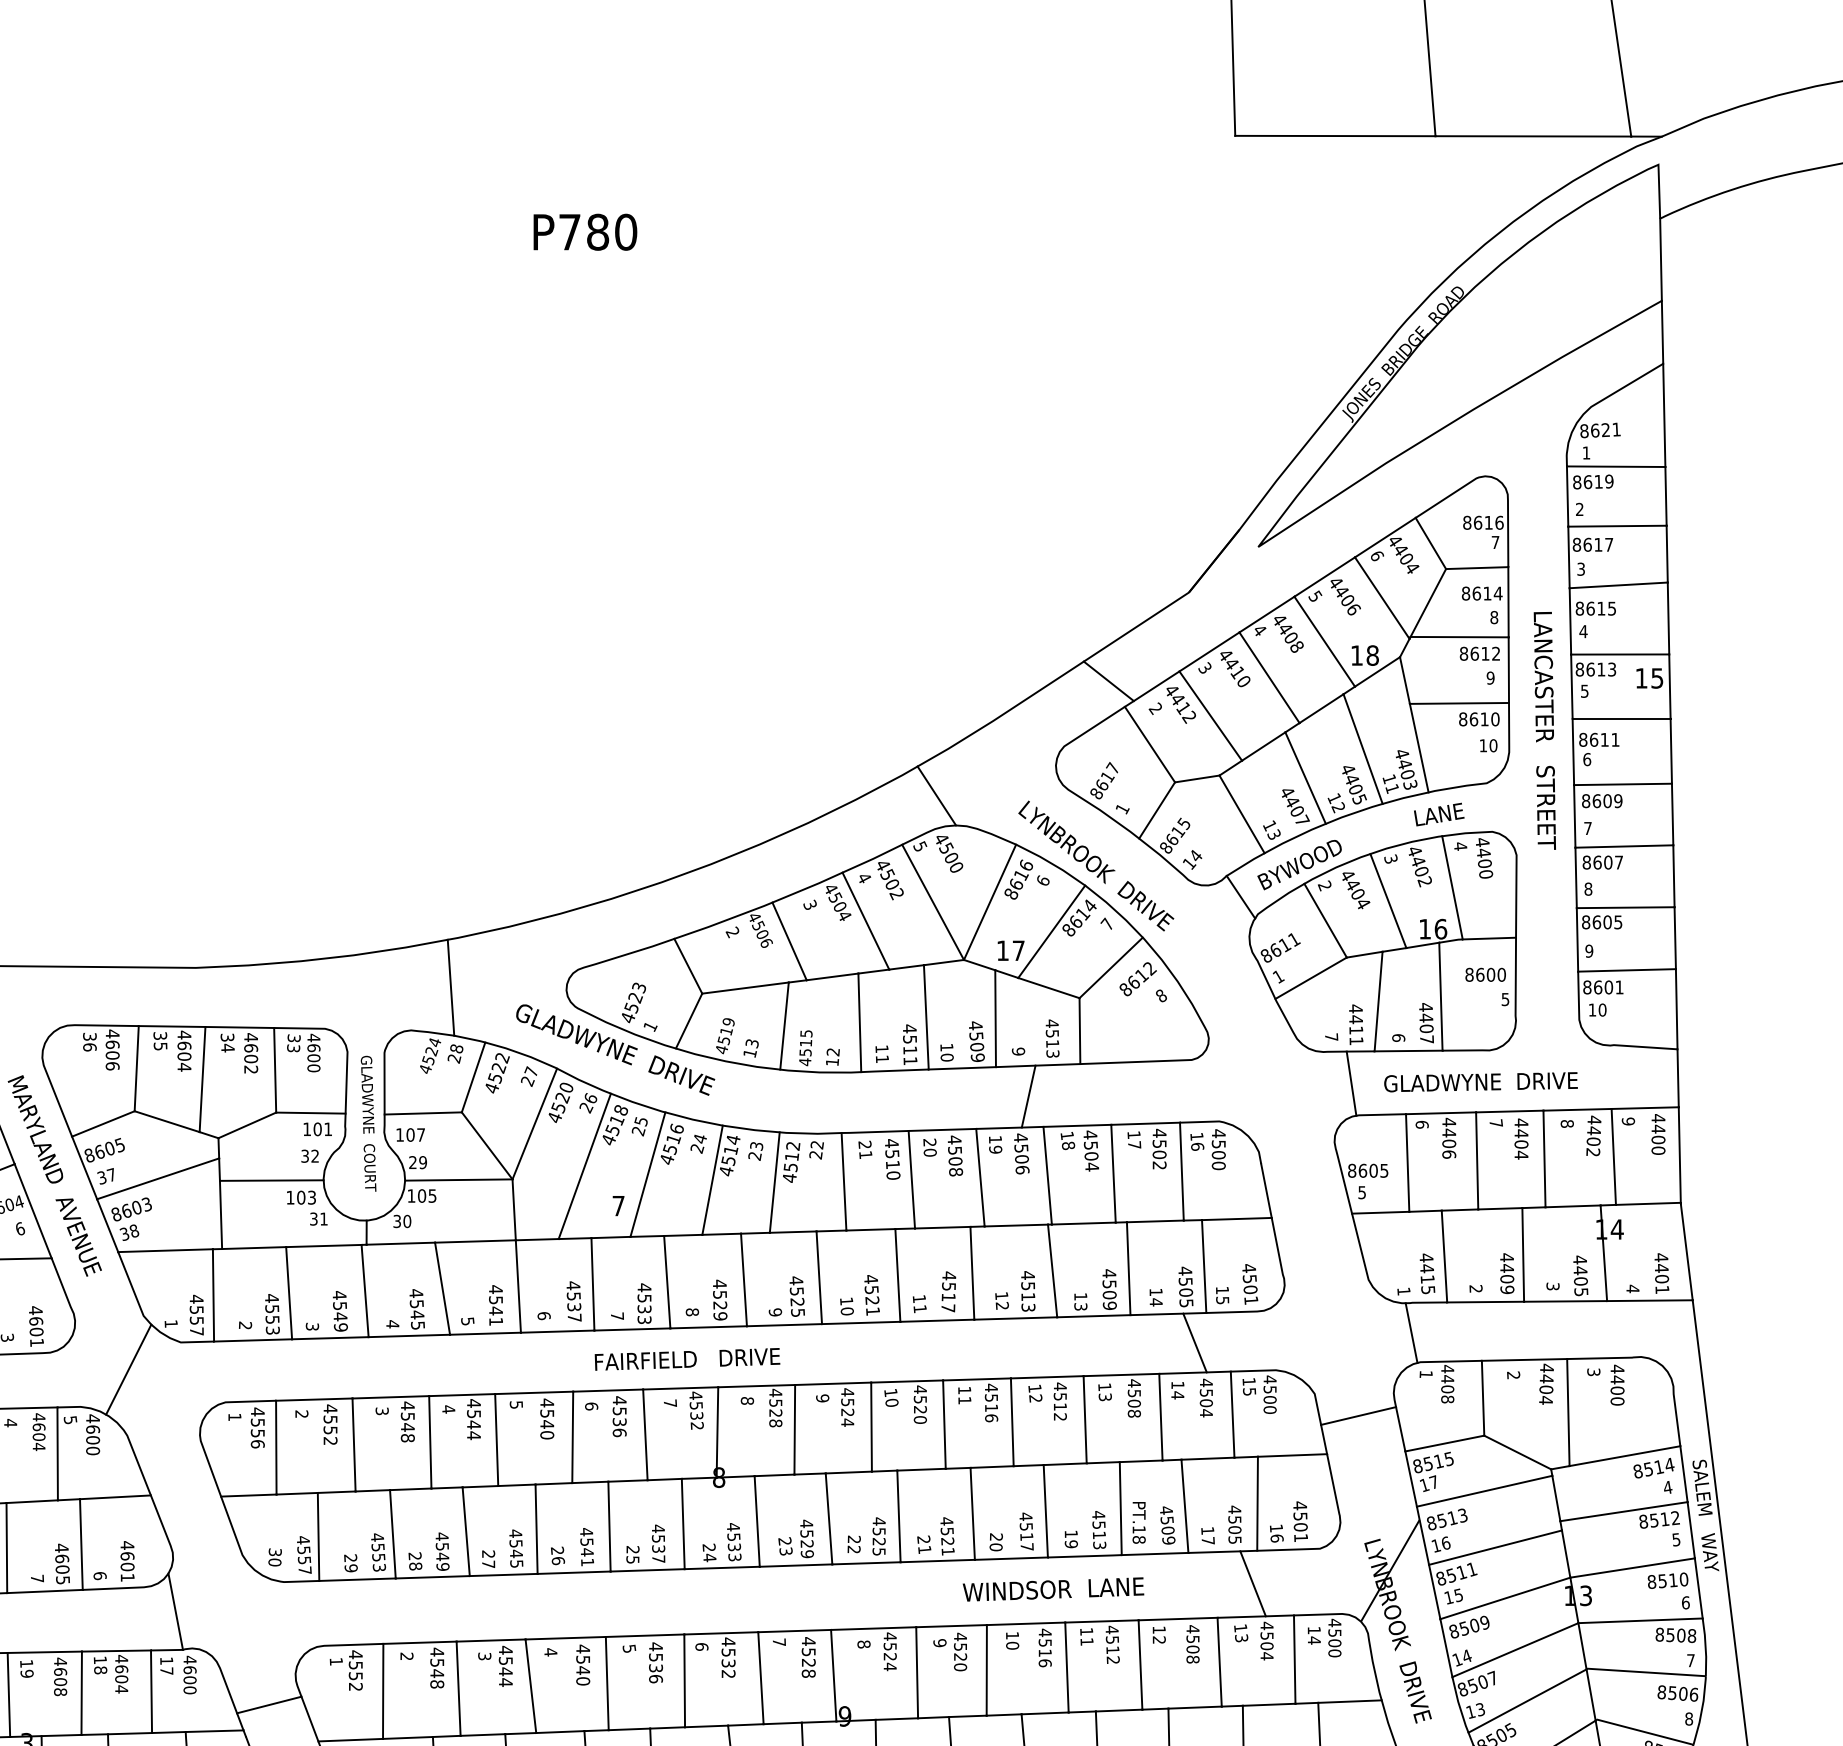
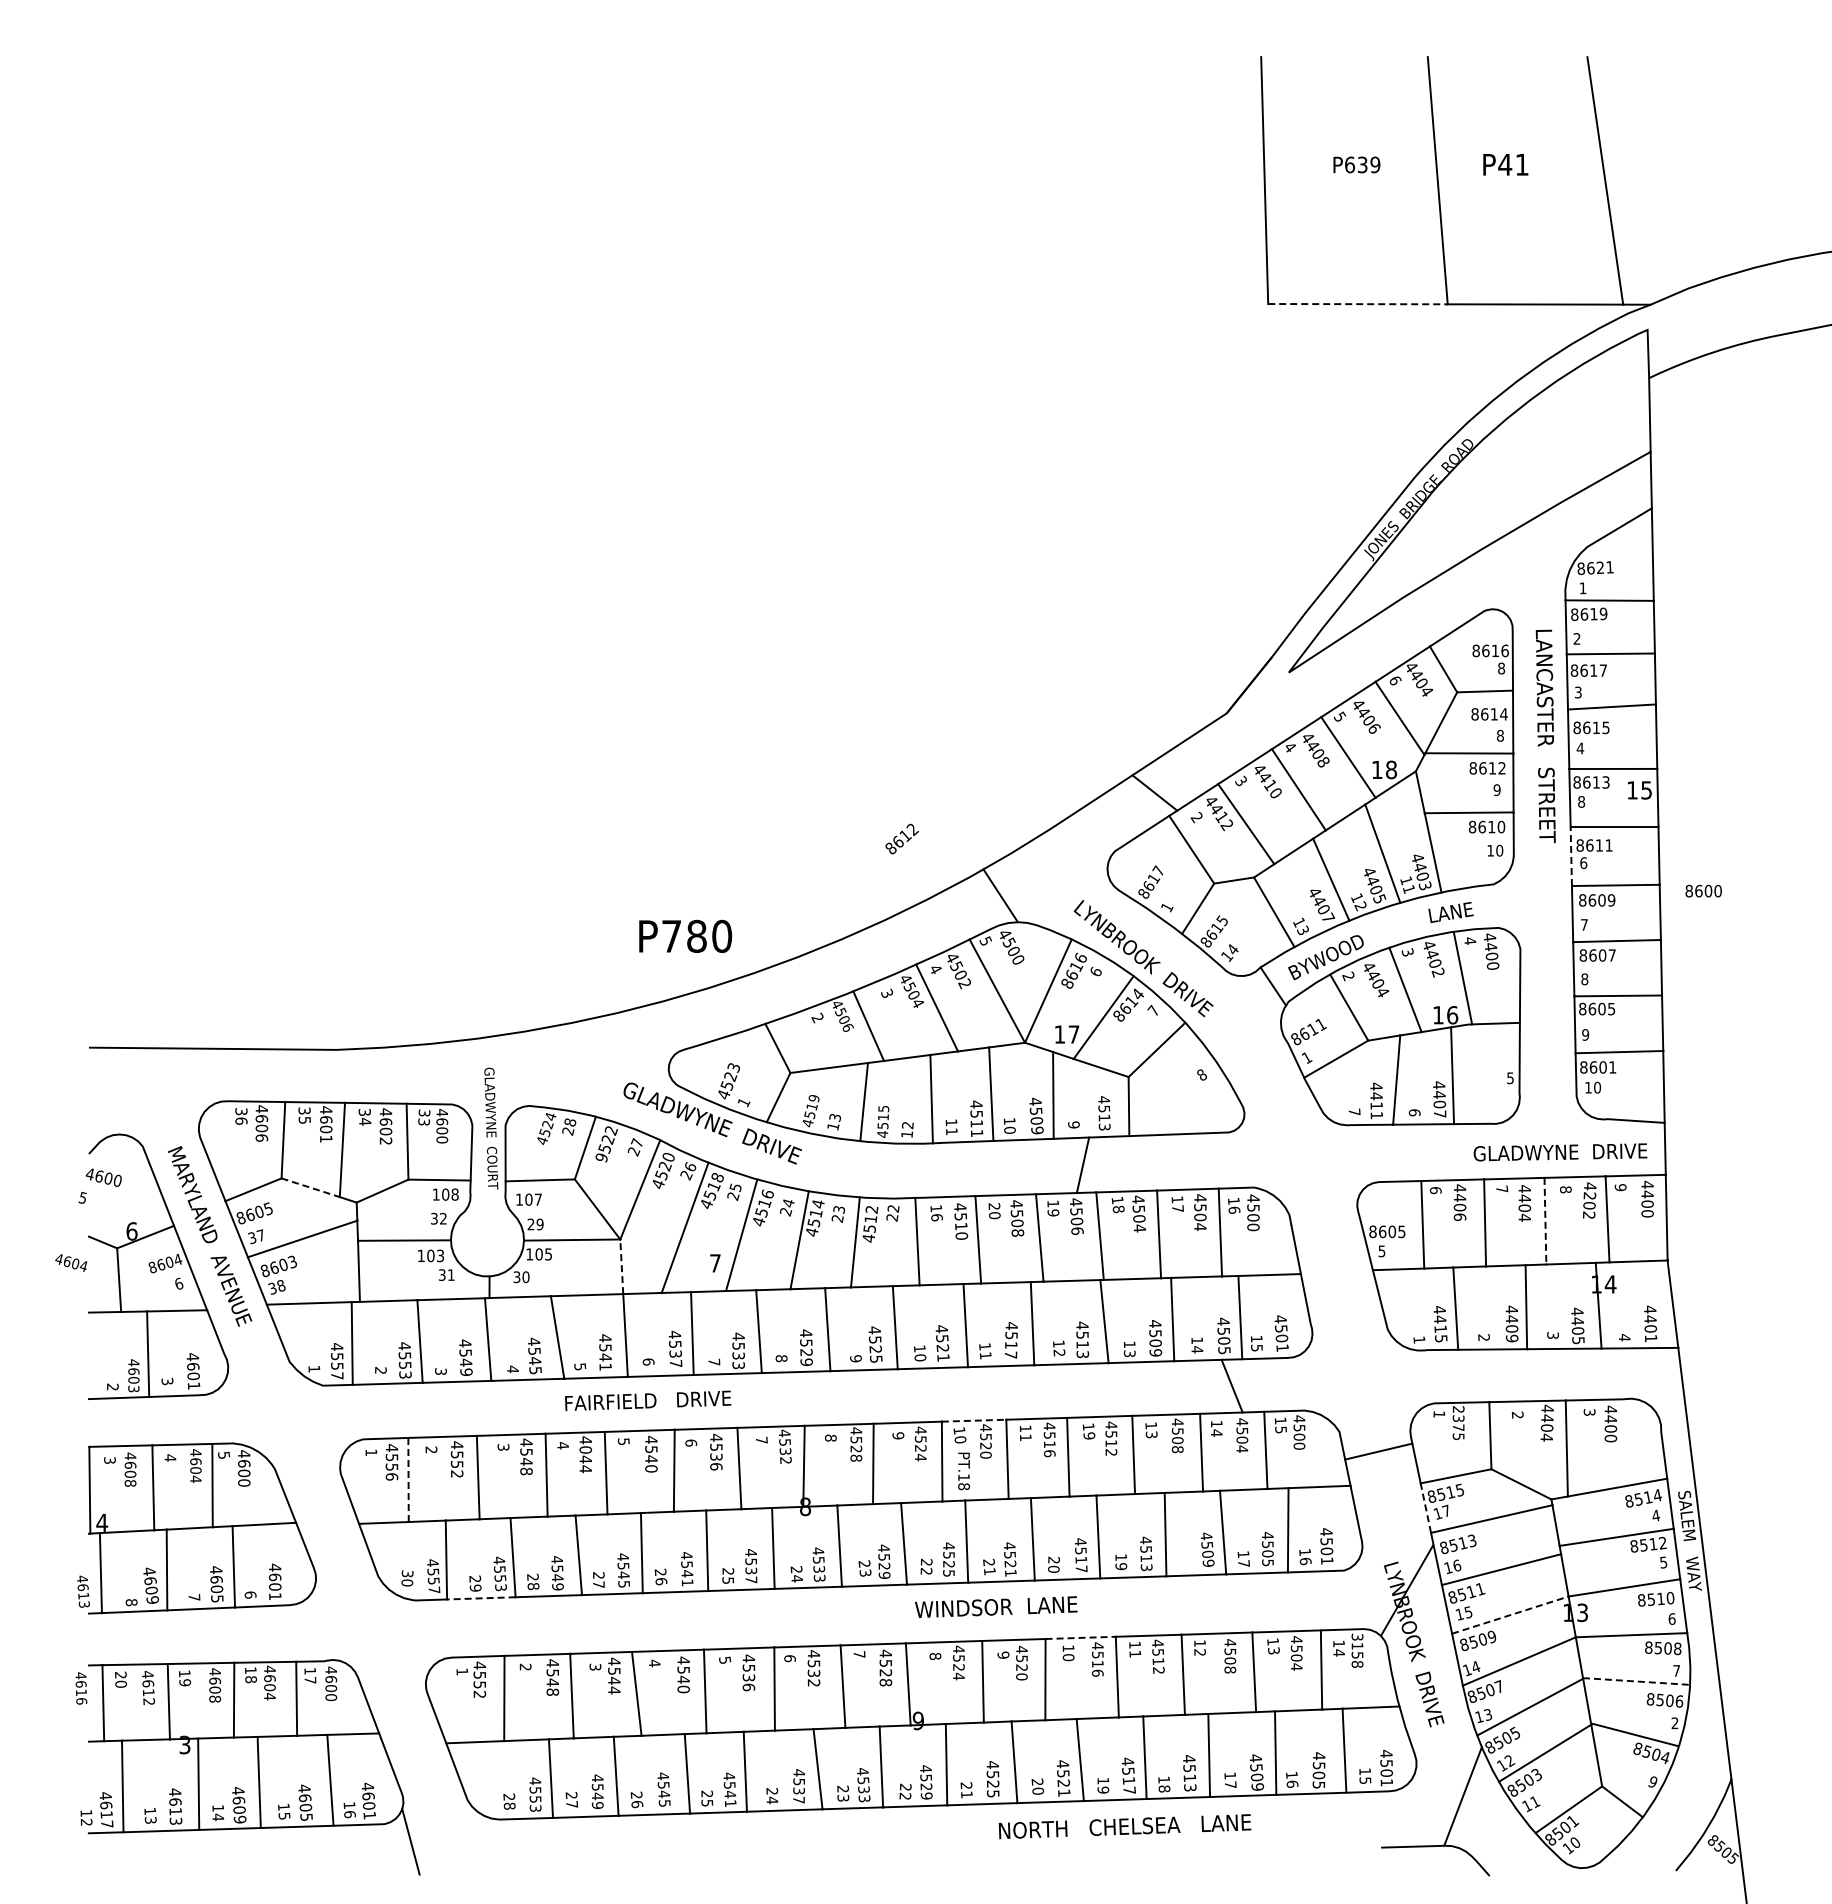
line: (1334, 136) -> (1357, 304), solid -> dashed
text: (585, 231) -> (685, 935), moved
text: (1495, 542) -> (1501, 668), 7 -> 8
text: (1584, 690) -> (1581, 801), 5 -> 8
text: (1544, 730) -> (1545, 736), moved
line: (1573, 752) -> (1571, 856), solid -> dashed
text: (1485, 974) -> (1703, 890), moved
text: (1137, 978) -> (901, 838), moved
line: (451, 987) -> (565, 1067), removed
text: (184, 1066) -> (326, 1138), 4604 -> 4601
text: (1480, 1082) -> (1560, 1152), moved
line: (1351, 1083) -> (1372, 1153), removed
text: (491, 1087) -> (601, 1157), 4522 -> 9522
line: (166, 1121) -> (310, 1187), solid -> dashed
text: (368, 1123) -> (491, 1128), moved
text: (327, 1129) -> (454, 1194), 101 -> 108
text: (1593, 1130) -> (1589, 1195), 4402 -> 4202
text: (865, 1149) -> (936, 1212), 21 -> 16
line: (1544, 1159) -> (1545, 1221), solid -> dashed
text: (1159, 1166) -> (1200, 1227), 4502 -> 4504
line: (513, 1209) -> (621, 1266), solid -> dashed
line: (1411, 1333) -> (1426, 1377), removed
text: (687, 1358) -> (648, 1400), moved
line: (127, 1369) -> (275, 1409), removed
line: (907, 1381) -> (974, 1420), solid -> dashed
text: (1447, 1383) -> (1458, 1422), 4408 -> 2375
text: (1035, 1398) -> (1089, 1435), 12 -> 19
text: (473, 1413) -> (585, 1449), 4544 -> 4044
line: (276, 1447) -> (408, 1479), solid -> dashed
line: (1410, 1478) -> (1425, 1507), solid -> dashed
text: (1138, 1522) -> (963, 1471), moved
line: (356, 1579) -> (480, 1598), solid -> dashed
line: (1252, 1583) -> (1283, 1601), removed
text: (1053, 1588) -> (996, 1606), moved
line: (1505, 1597) -> (1510, 1614), solid -> dashed
line: (174, 1611) -> (317, 1626), removed
line: (1026, 1623) -> (1081, 1637), solid -> dashed
text: (1334, 1637) -> (1357, 1650), 4500 -> 3158
line: (1644, 1672) -> (1635, 1681), solid -> dashed
line: (269, 1704) -> (402, 1710), removed
text: (1688, 1719) -> (1674, 1723), 8 -> 2

